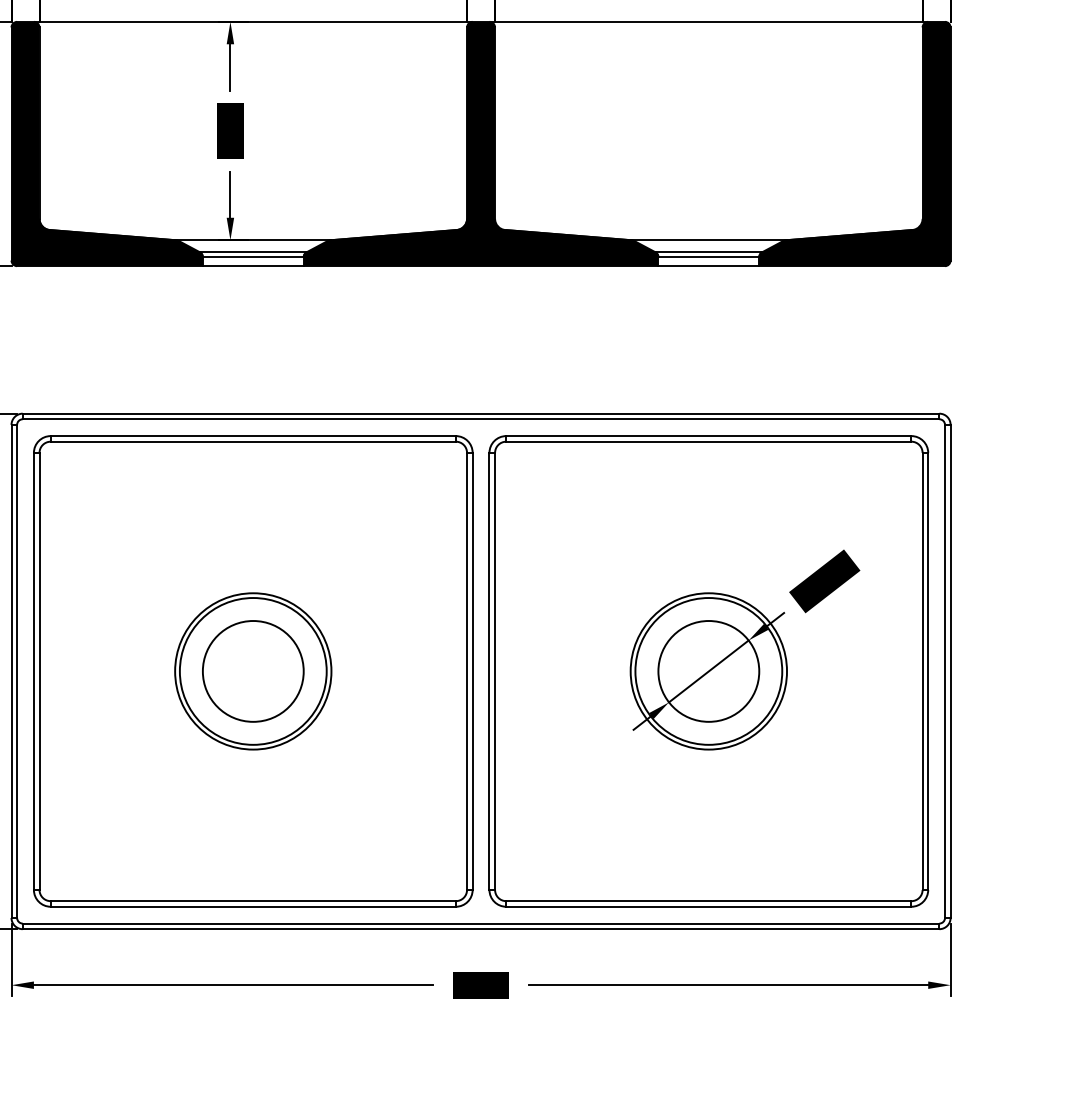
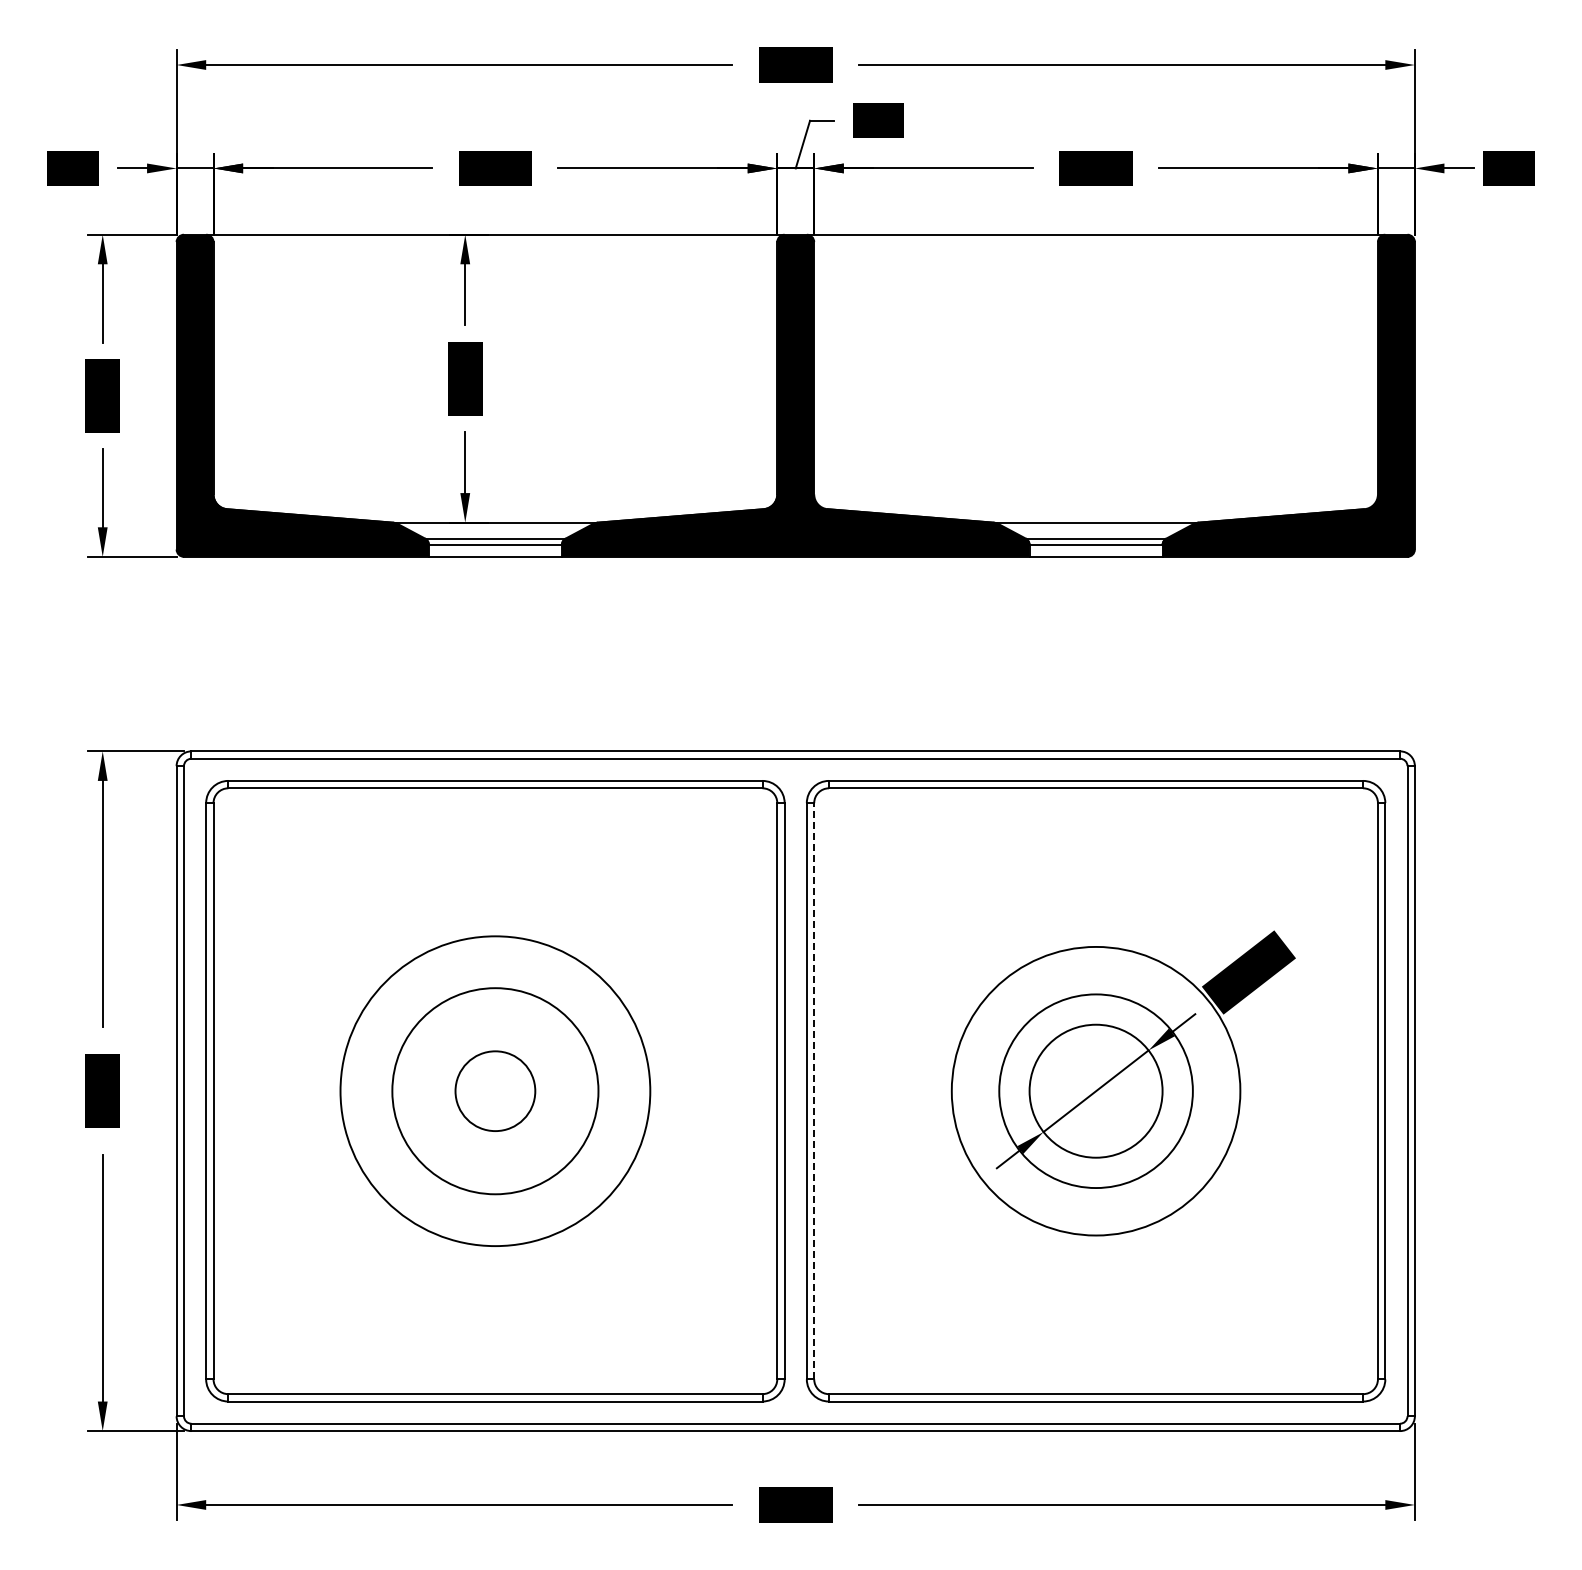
circle: (252, 670) -> (494, 1090), size x0.6
line: (495, 670) -> (814, 1090), solid -> dashed
circle: (253, 671) -> (495, 1091), size x1.6
circle: (709, 671) -> (1096, 1091), size x1.4

